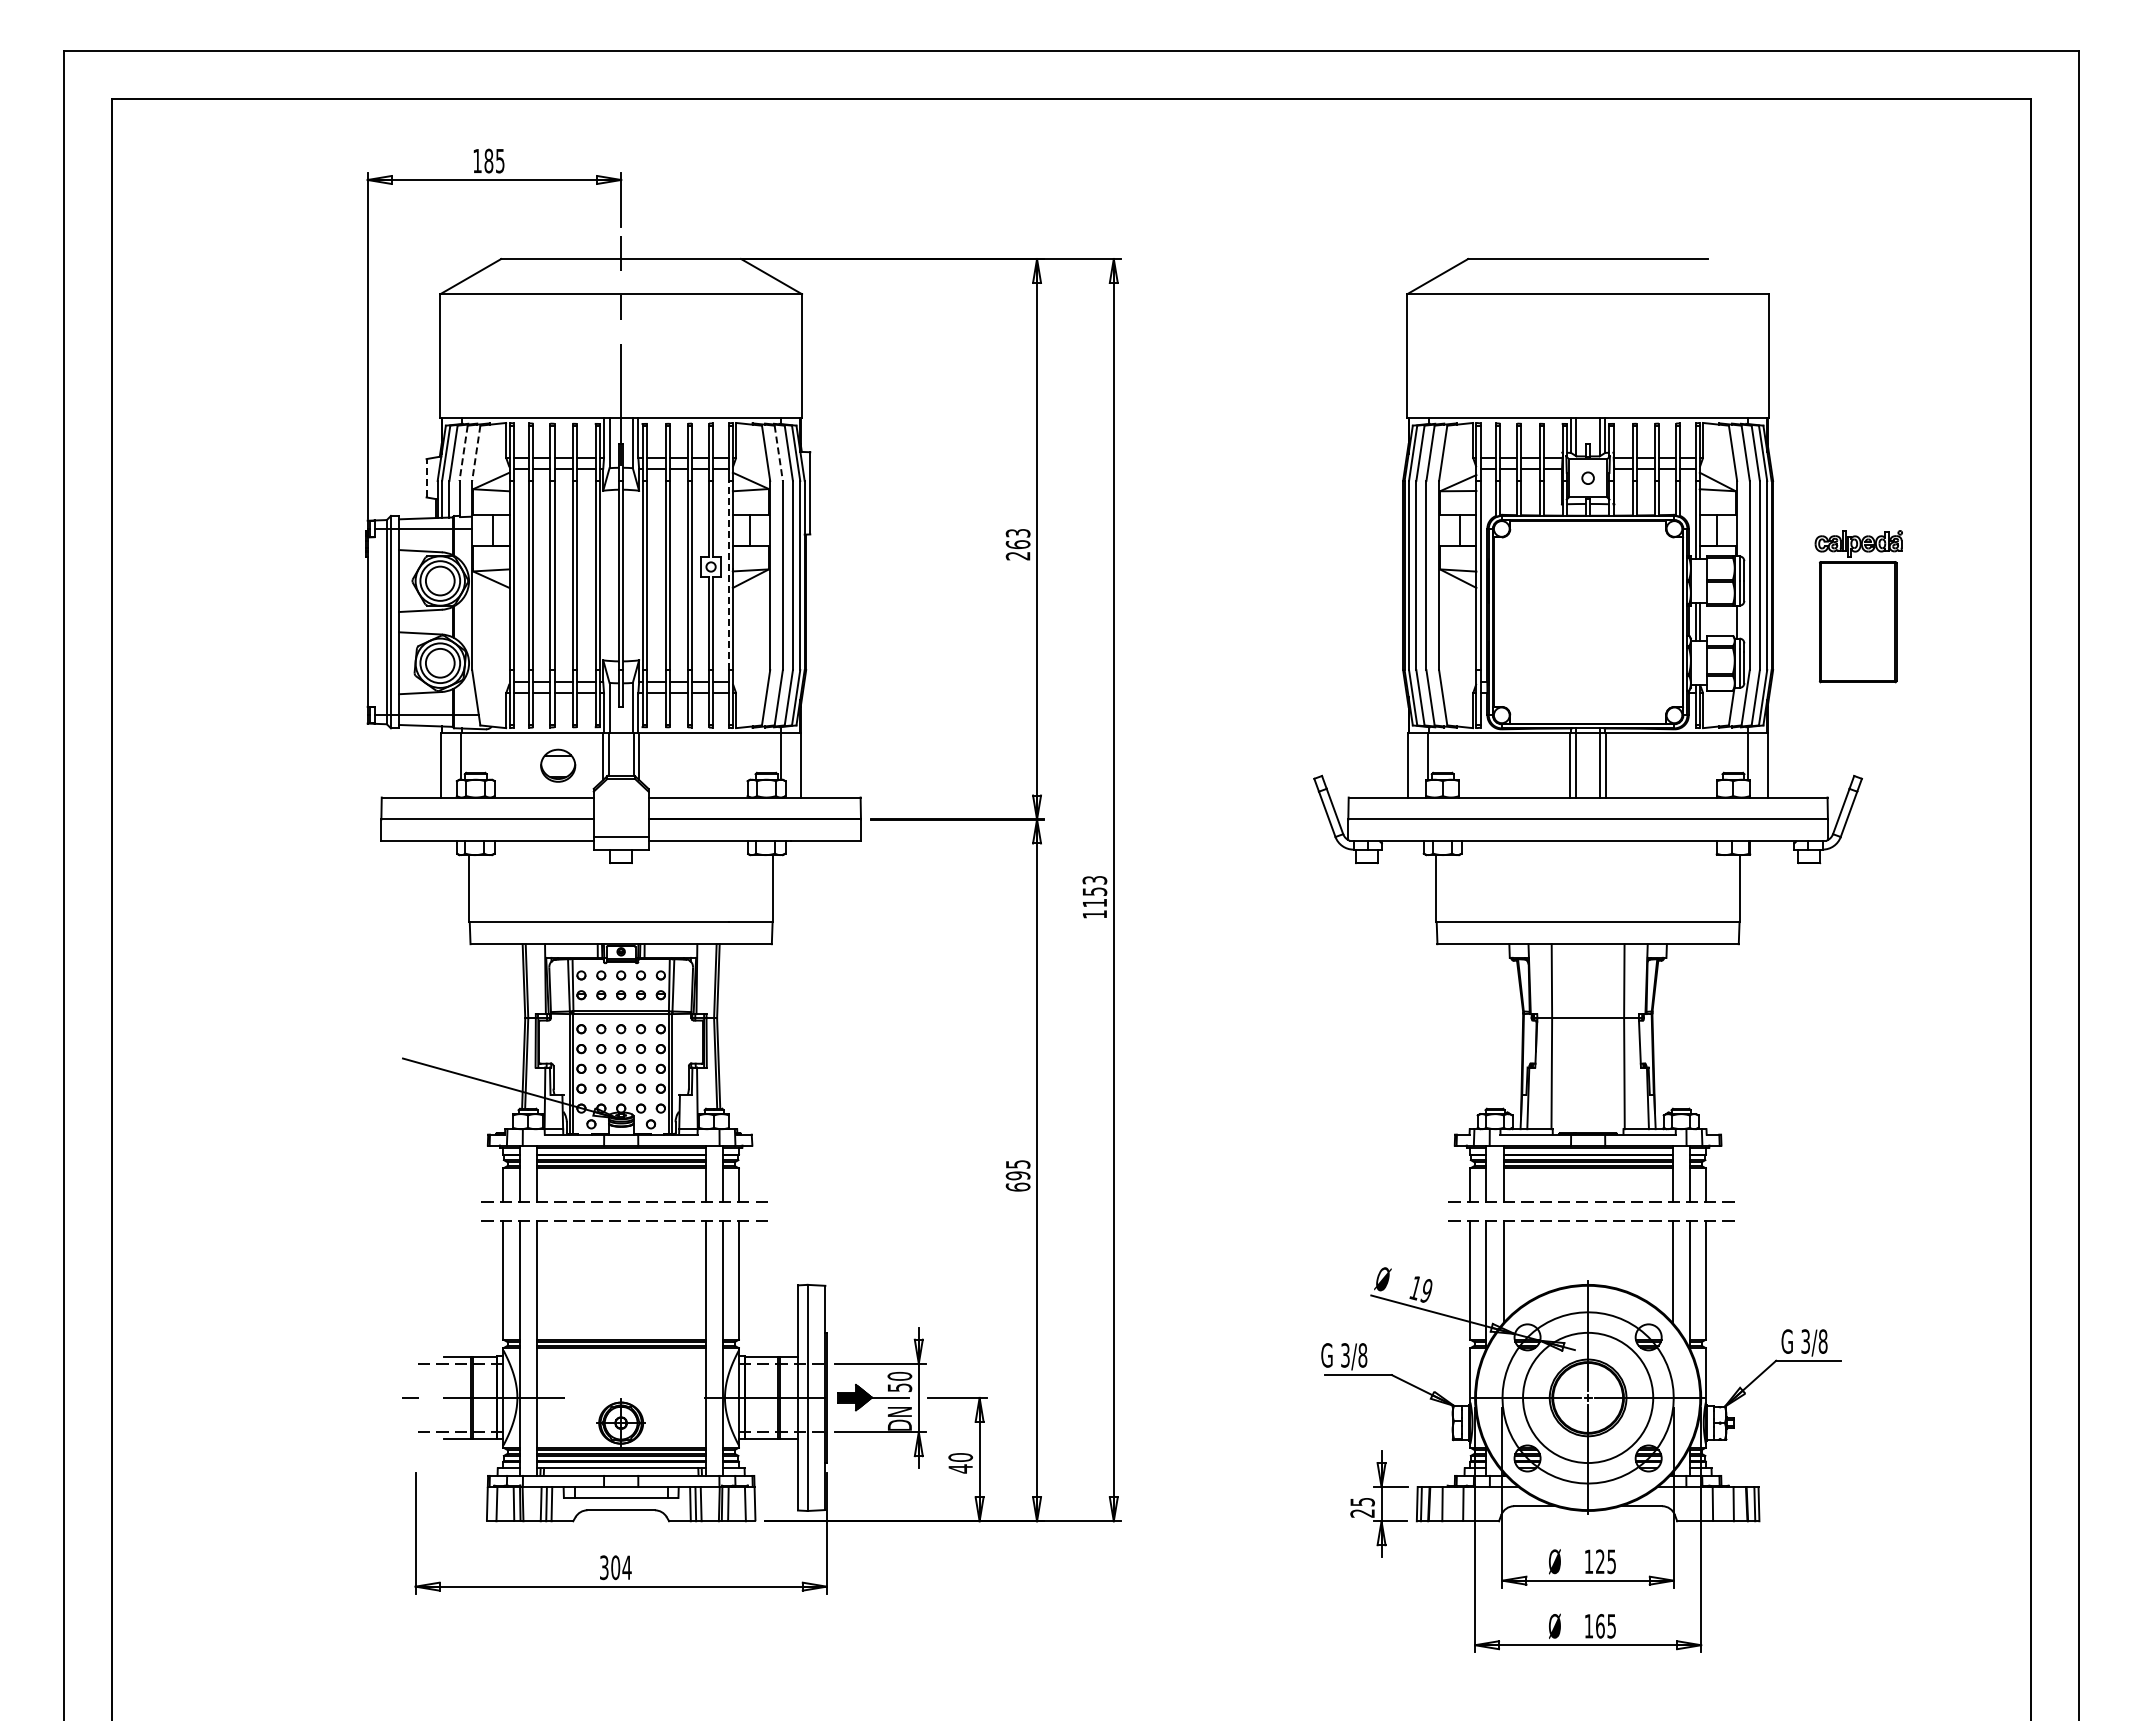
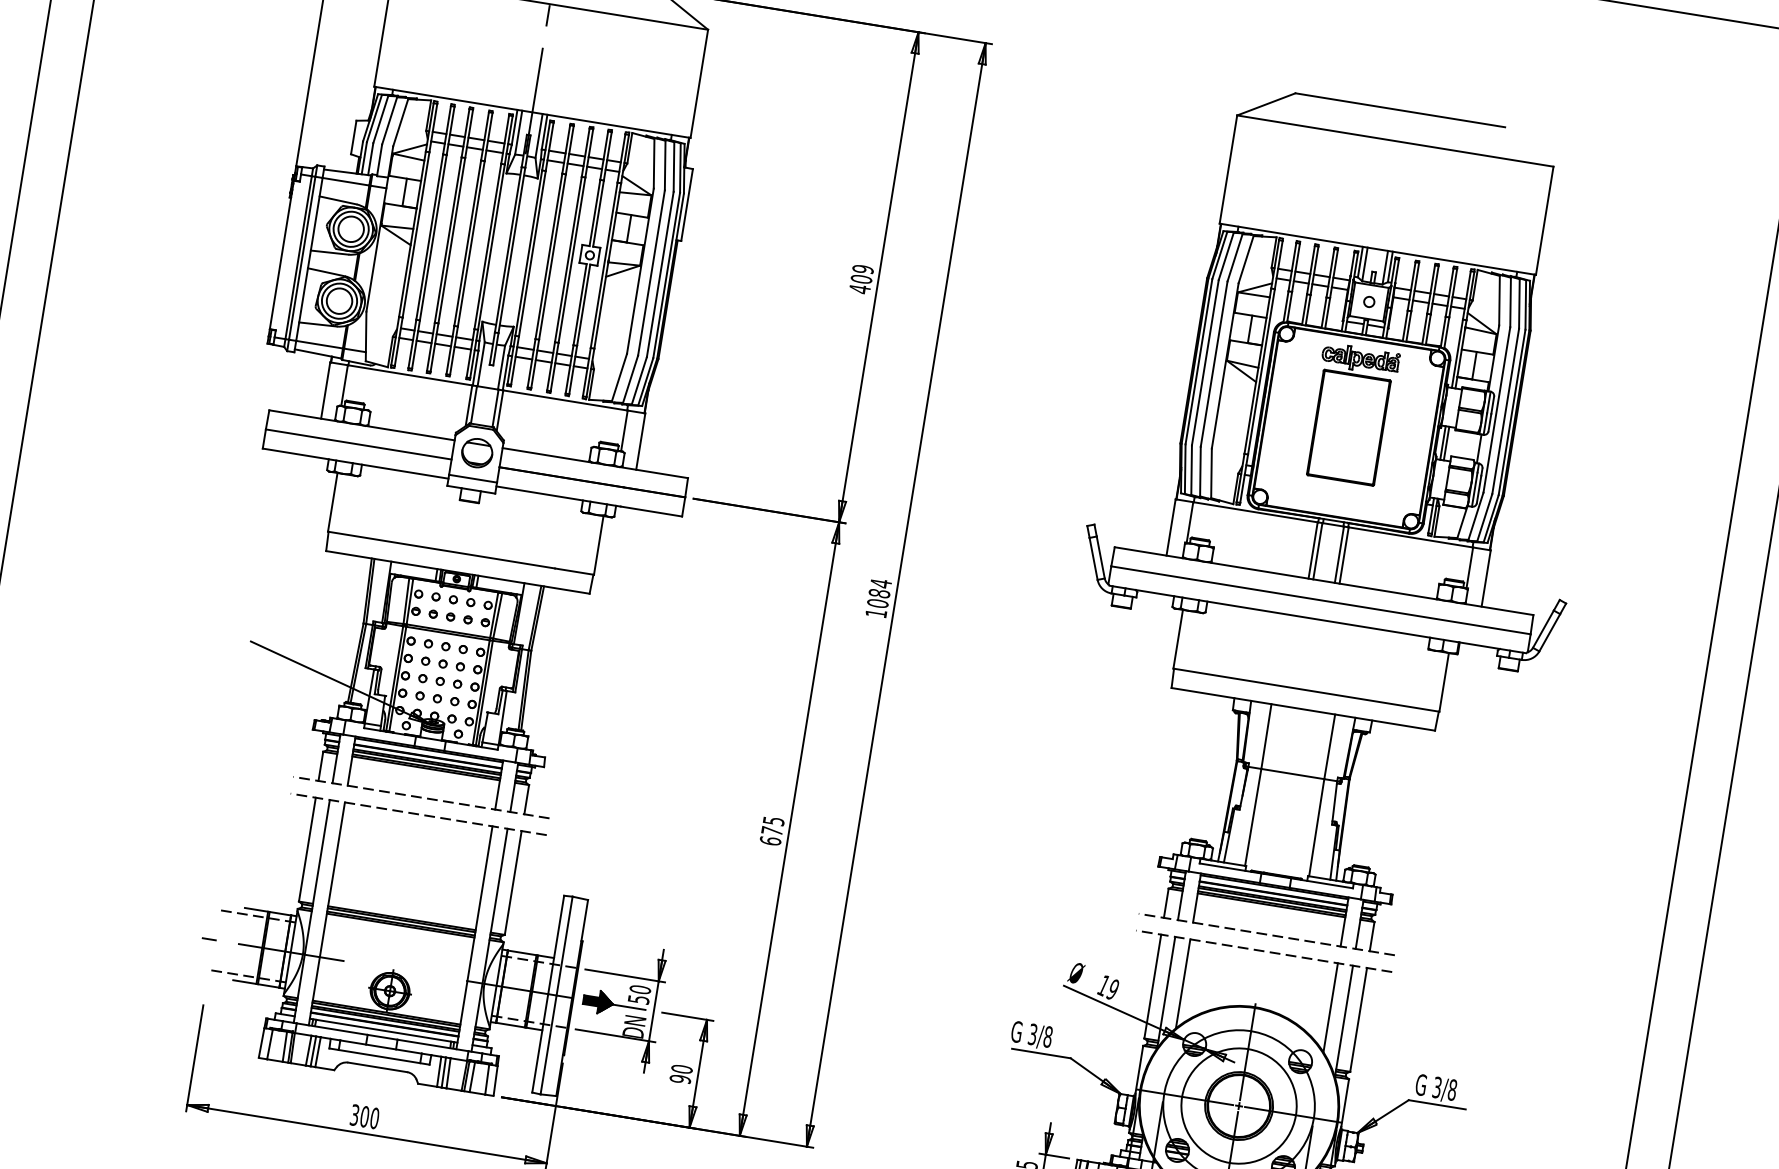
line: (463, 453) -> (389, 121), dashed -> solid
line: (476, 453) -> (400, 122), dashed -> solid
line: (778, 453) -> (664, 165), dashed -> solid
line: (426, 477) -> (353, 136), dashed -> solid
text: (1017, 544) -> (861, 279), 263 -> 409
line: (728, 575) -> (603, 265), dashed -> solid
part: (1858, 606) -> (1351, 414), moved
part: (558, 765) -> (477, 452), moved
text: (1094, 891) -> (879, 593), 1153 -> 1084
text: (1017, 1175) -> (771, 830), 695 -> 675
text: (960, 1468) -> (680, 1078), 40 -> 90
text: (626, 1567) -> (374, 1118), 304 -> 300

